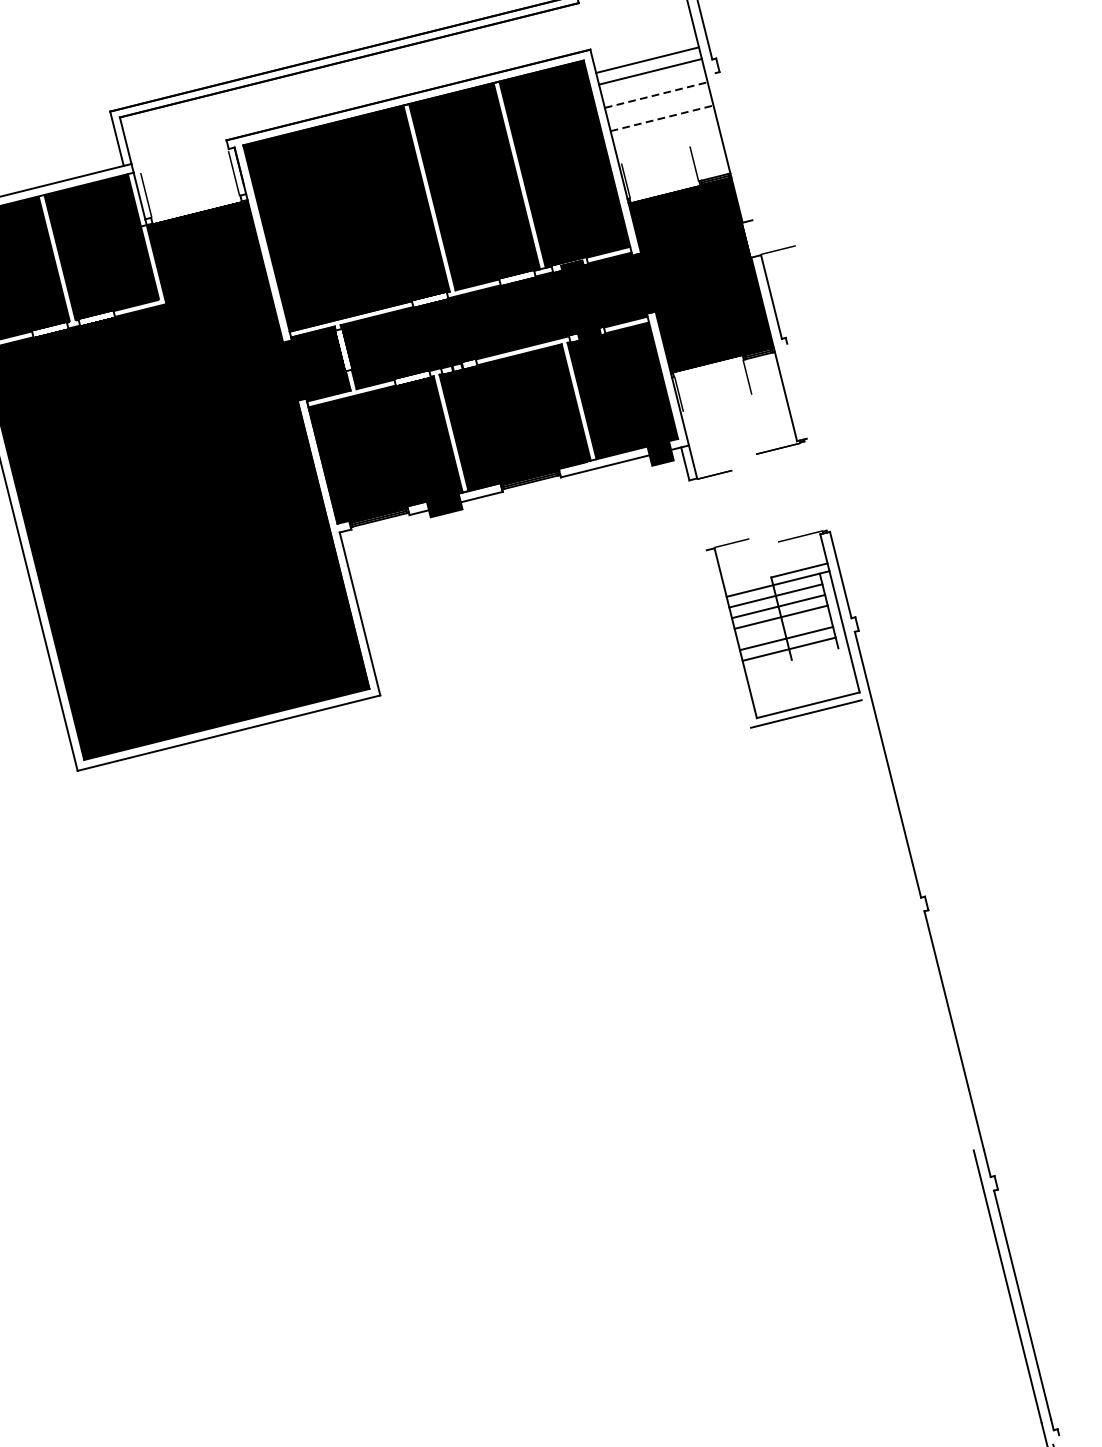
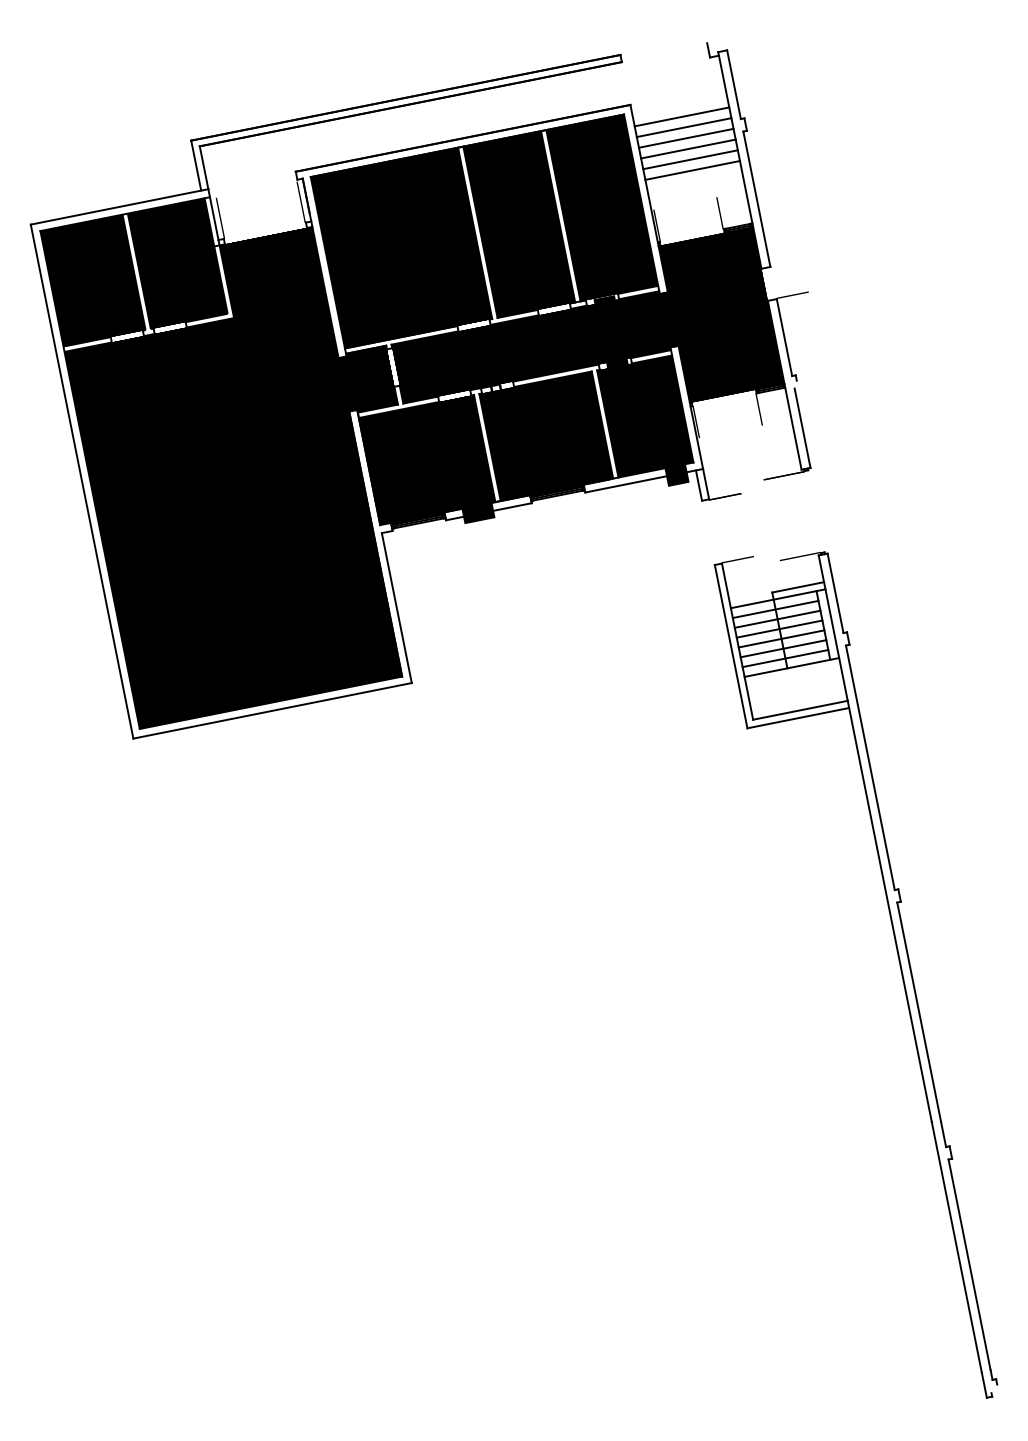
line: (652, 82) -> (685, 137), added
line: (656, 94) -> (688, 148), dashed -> solid
line: (659, 106) -> (690, 159), added
line: (662, 118) -> (693, 170), dashed -> solid
line: (733, 145) -> (756, 198), added
line: (795, 394) -> (802, 427), added
line: (783, 627) -> (781, 638), added
line: (728, 638) -> (730, 646), added
line: (796, 658) -> (791, 667), added
line: (916, 921) -> (889, 911), added

